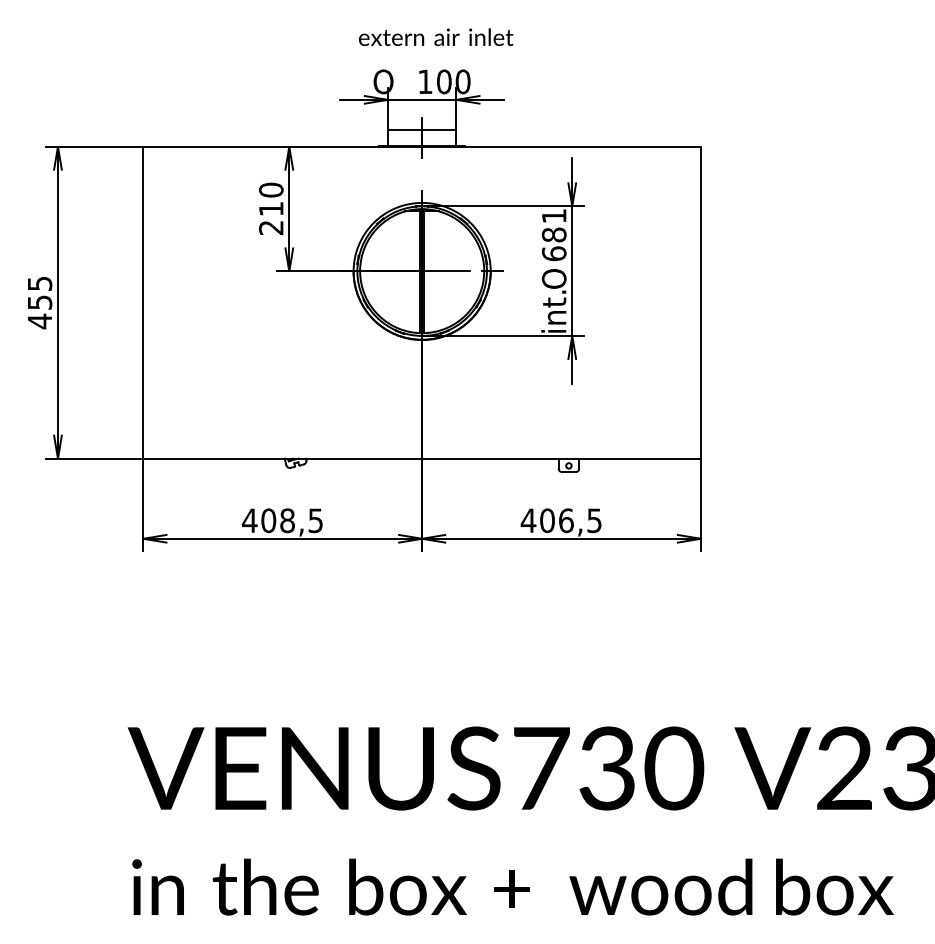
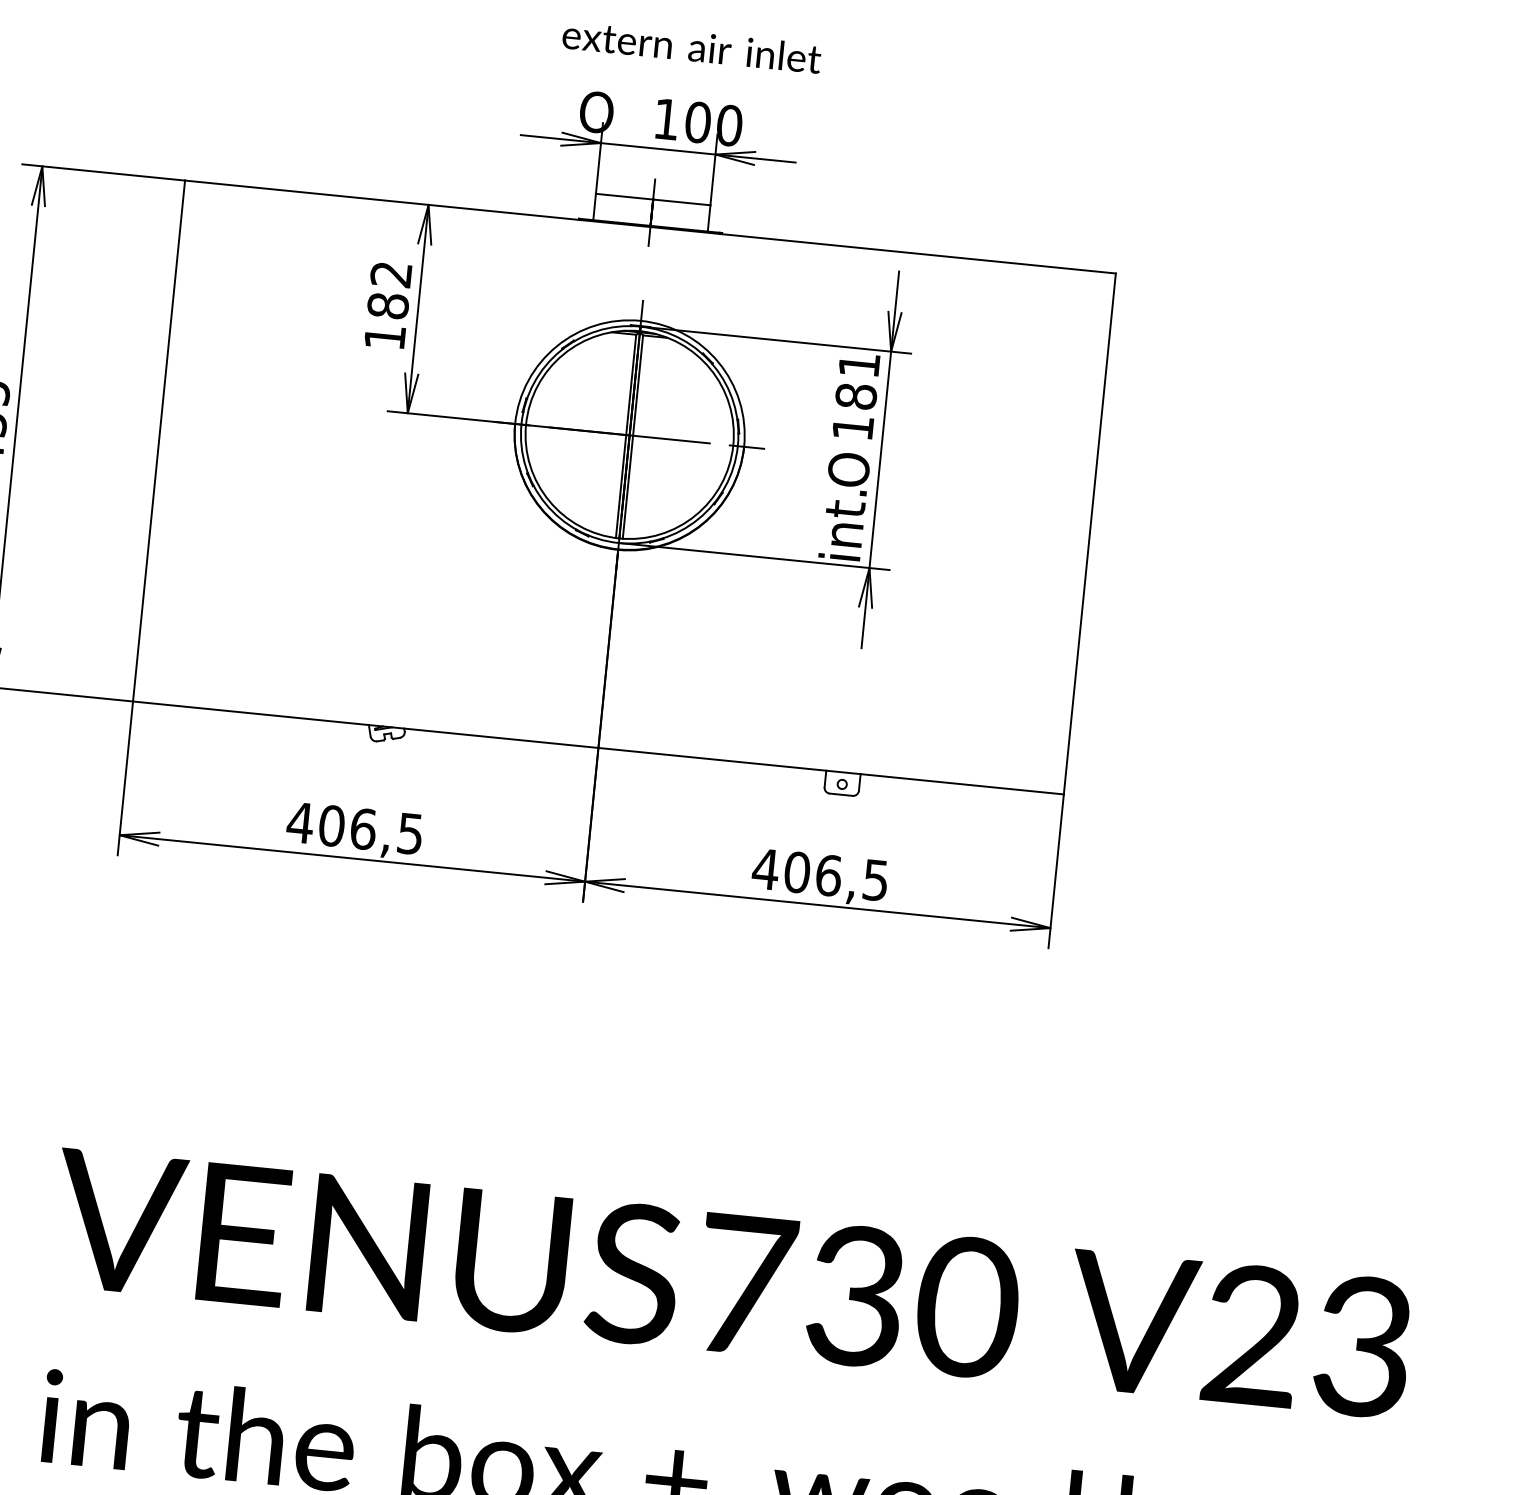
text: (271, 208) -> (388, 305), 210 -> 182
text: (553, 253) -> (851, 427), 681 -> 181
text: (287, 520) -> (363, 828), 408,5 -> 406,5

